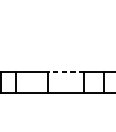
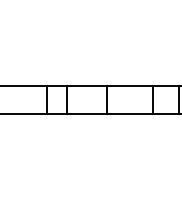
line: (65, 72) -> (129, 86), dashed -> solid

